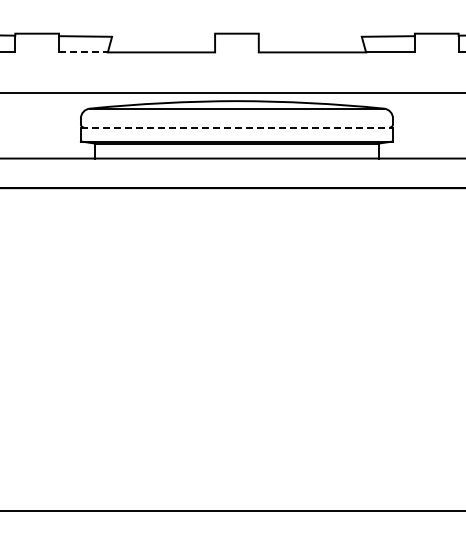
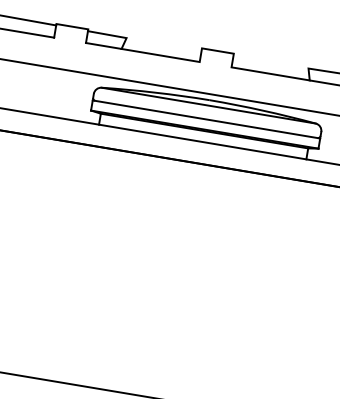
line: (83, 52) -> (103, 46), dashed -> solid
line: (237, 127) -> (206, 119), dashed -> solid

